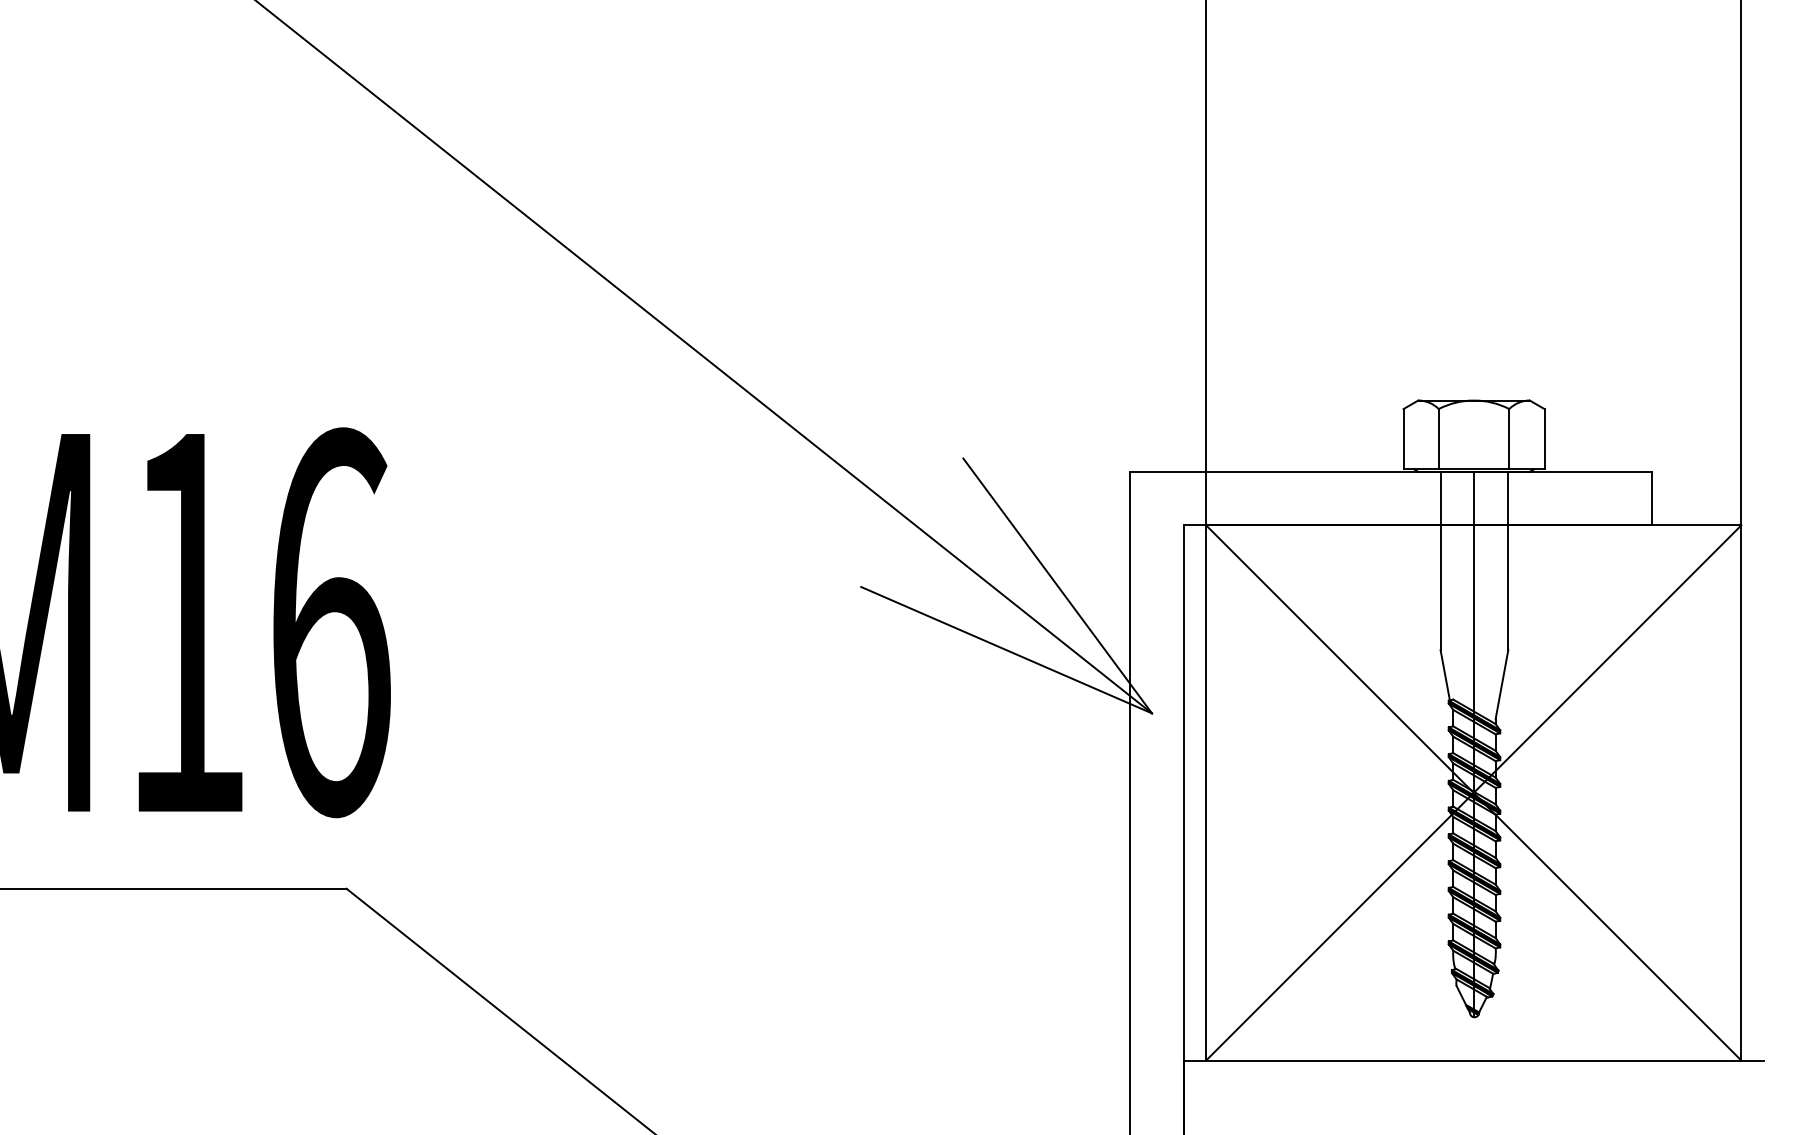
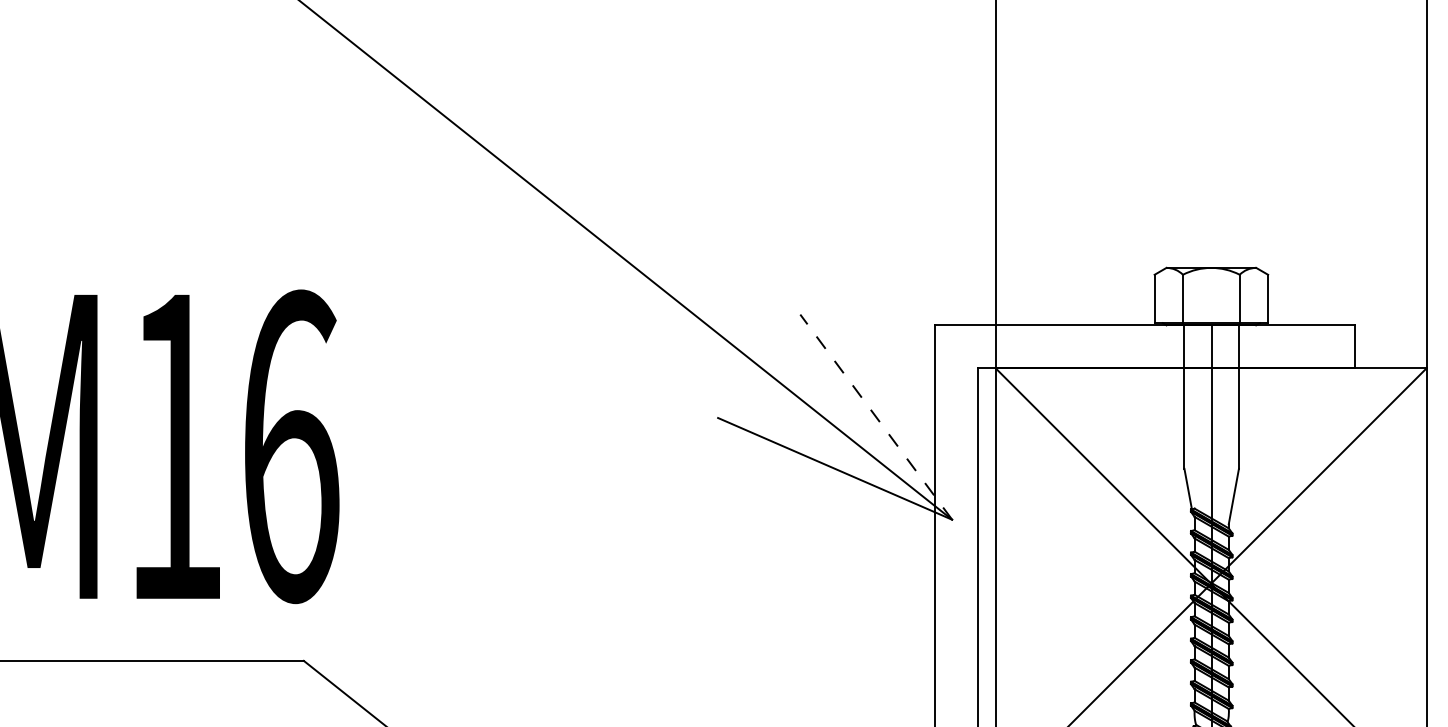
line: (1057, 585) -> (876, 416), solid -> dashed

